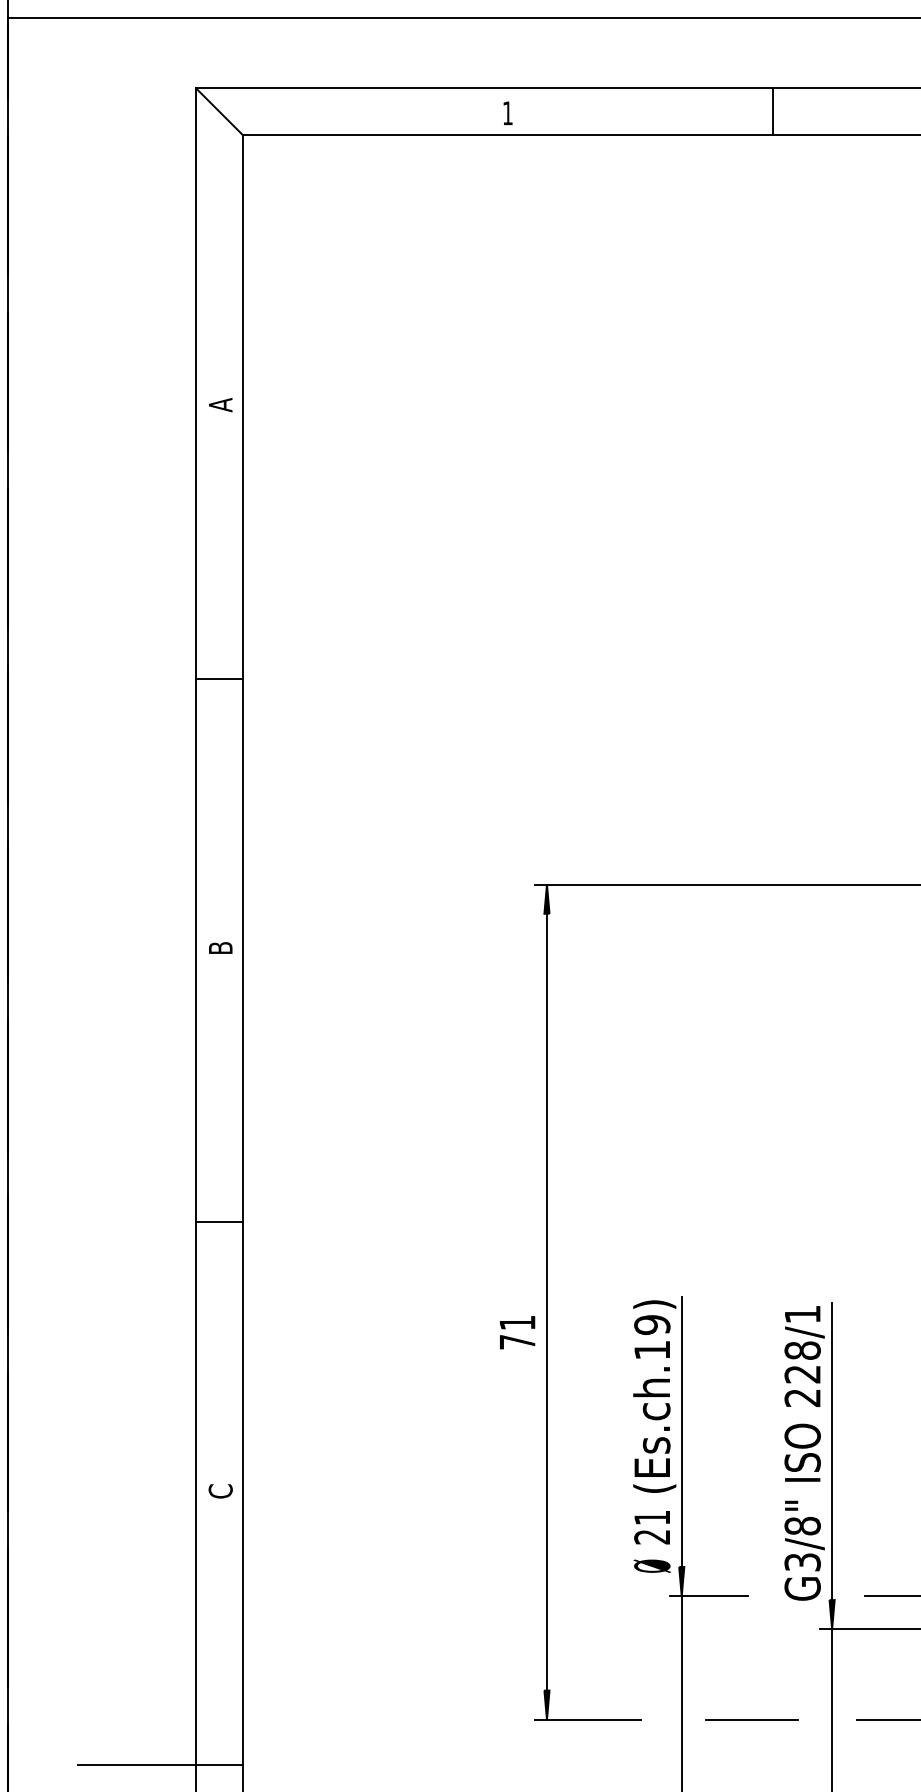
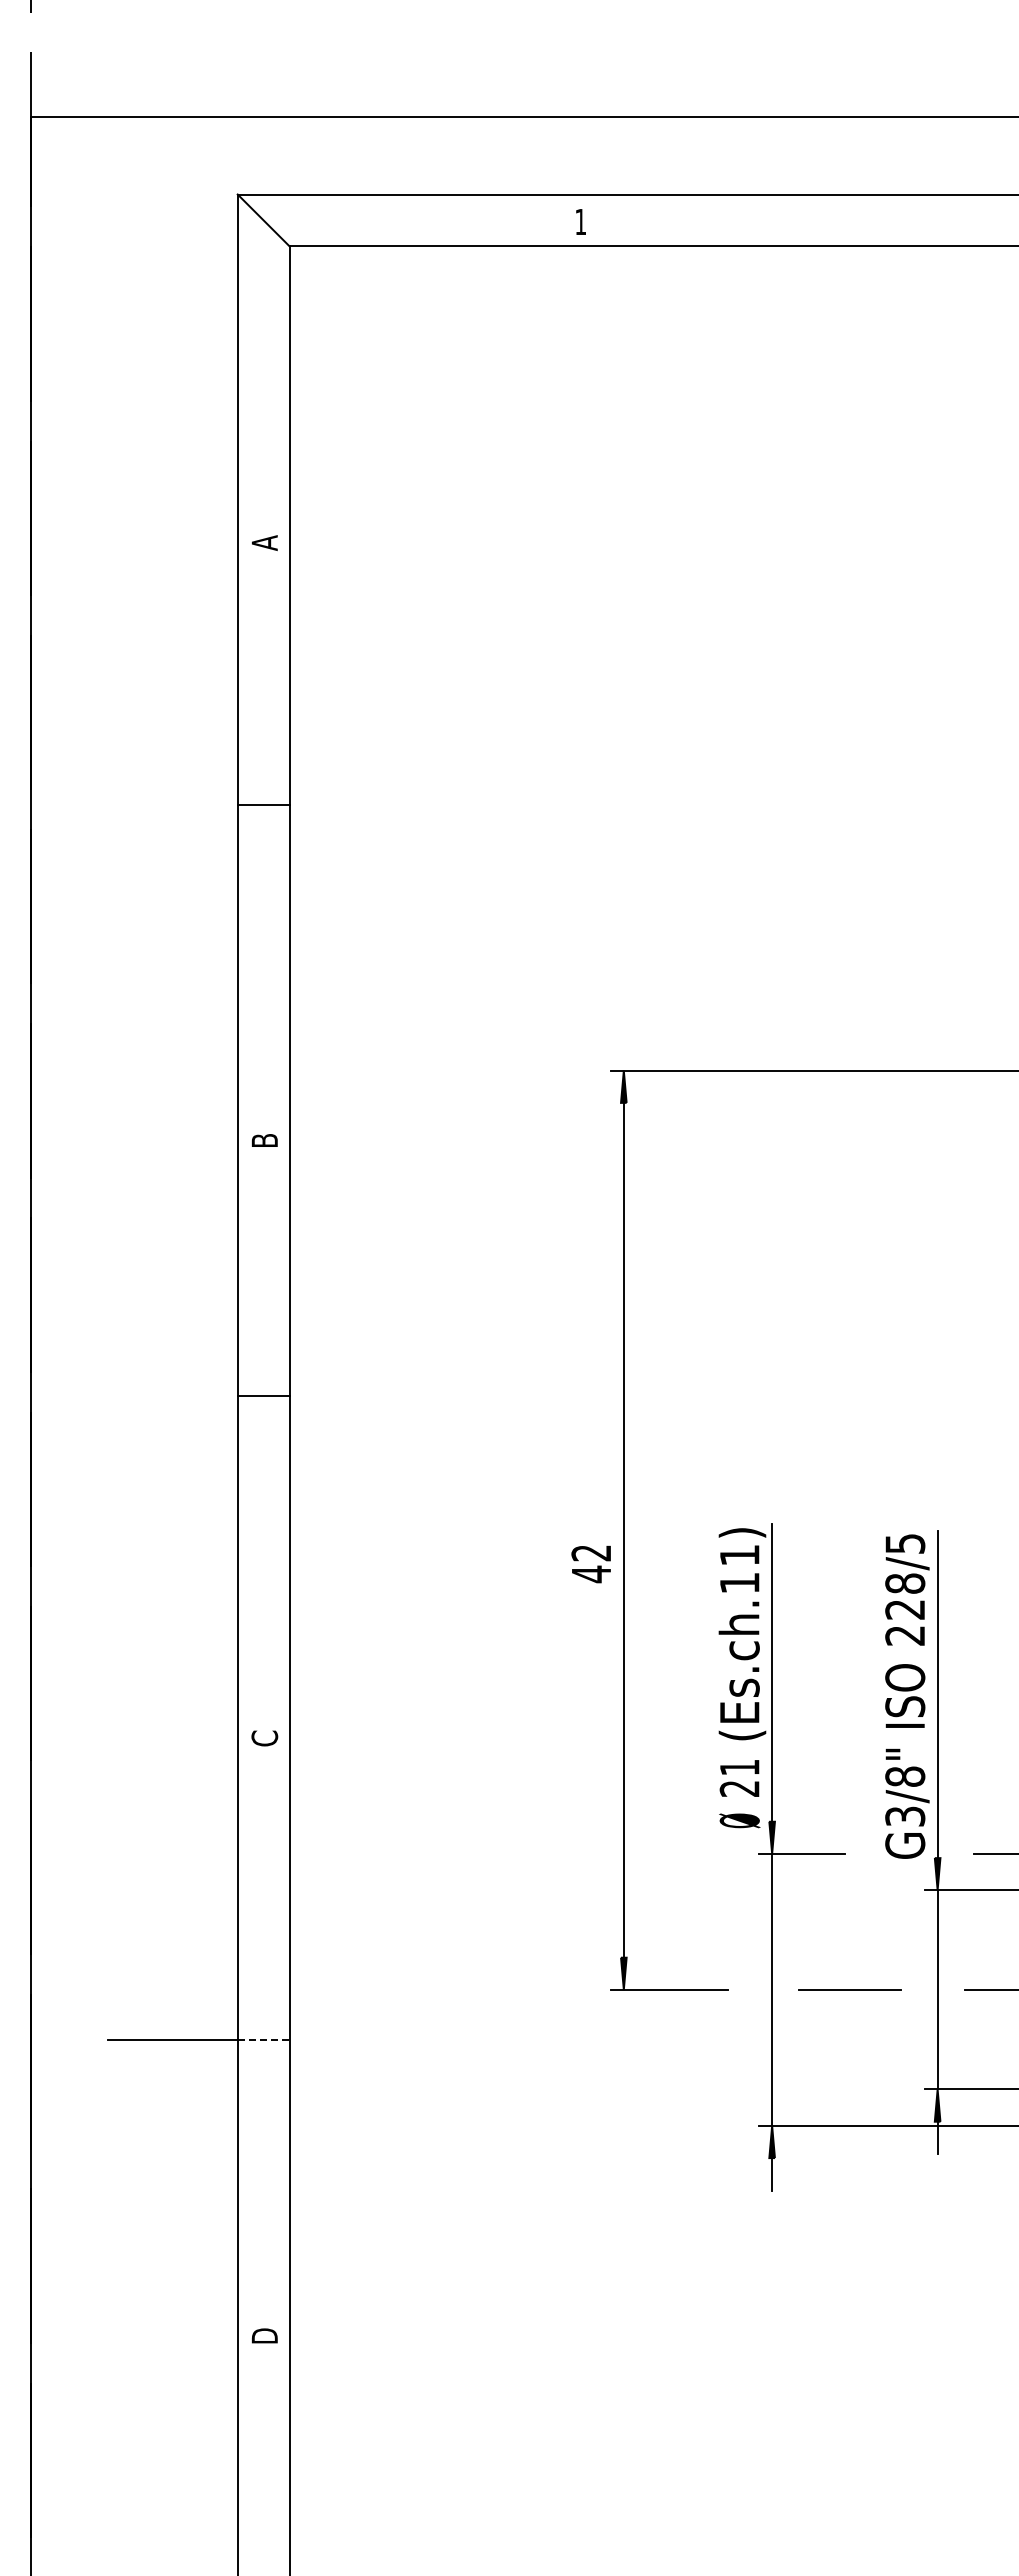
line: (772, 111) -> (872, 220), removed
line: (219, 679) -> (263, 805), moved
line: (219, 1221) -> (263, 1395), moved
text: (802, 1314) -> (905, 1543), 228/1 -> 228/5
text: (652, 1325) -> (739, 1555), (Es.ch.19) -> (Es.ch.11)
text: (516, 1333) -> (590, 1564), 71 -> 42
line: (219, 1764) -> (263, 2039), solid -> dashed

